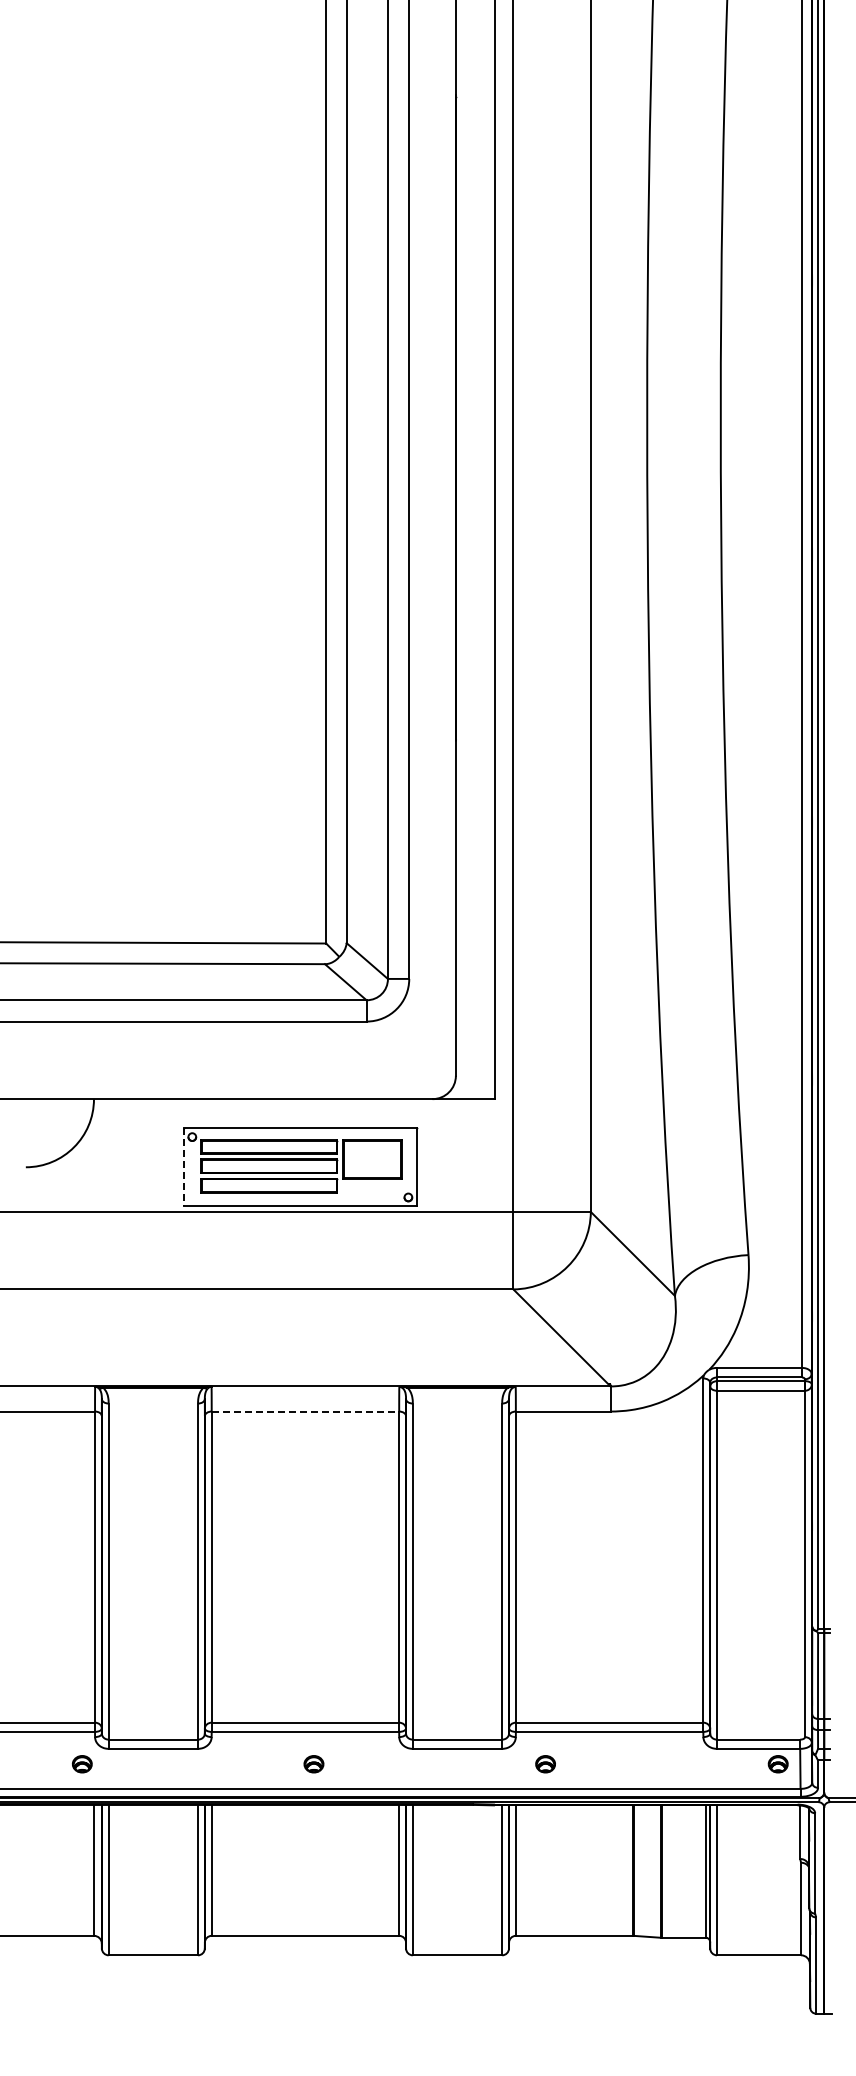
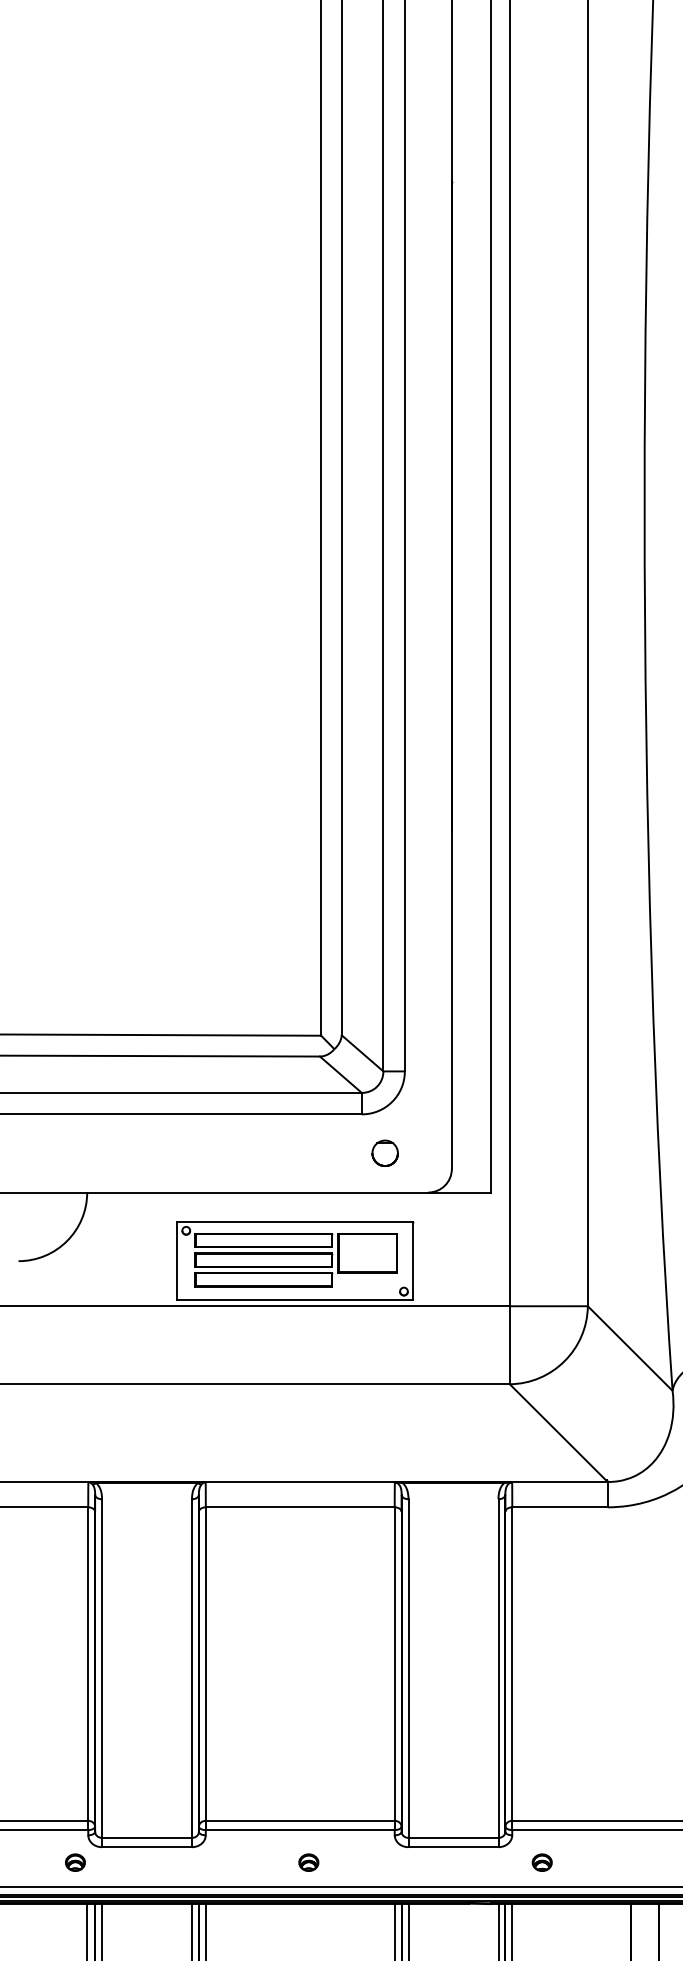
part: (389, 1059) -> (384, 1152), added
line: (183, 1167) -> (177, 1261), dashed -> solid
line: (305, 1411) -> (300, 1507), dashed -> solid

